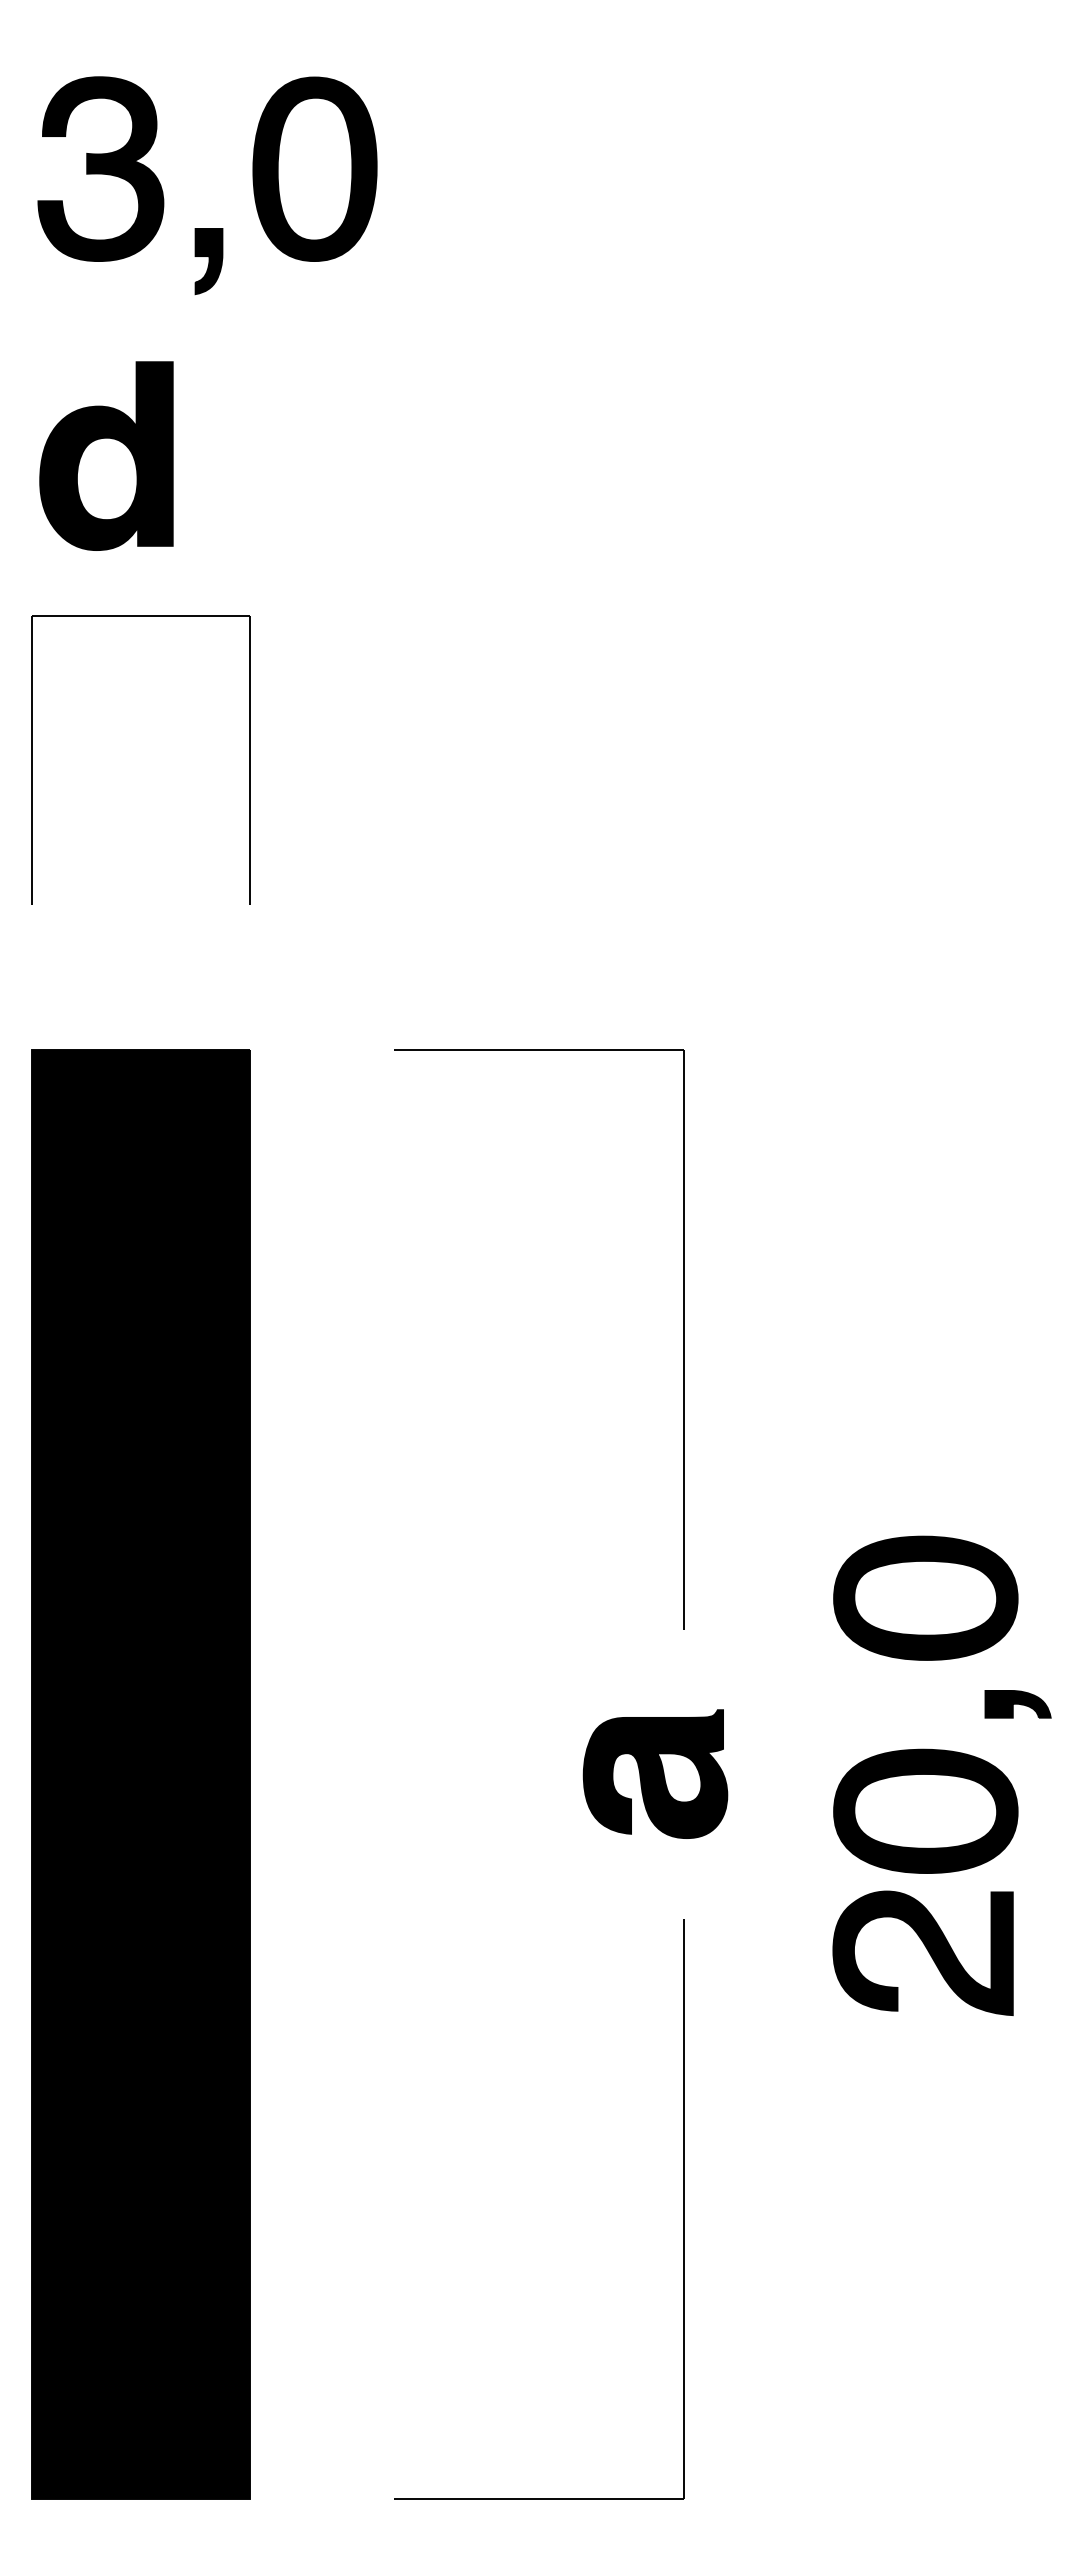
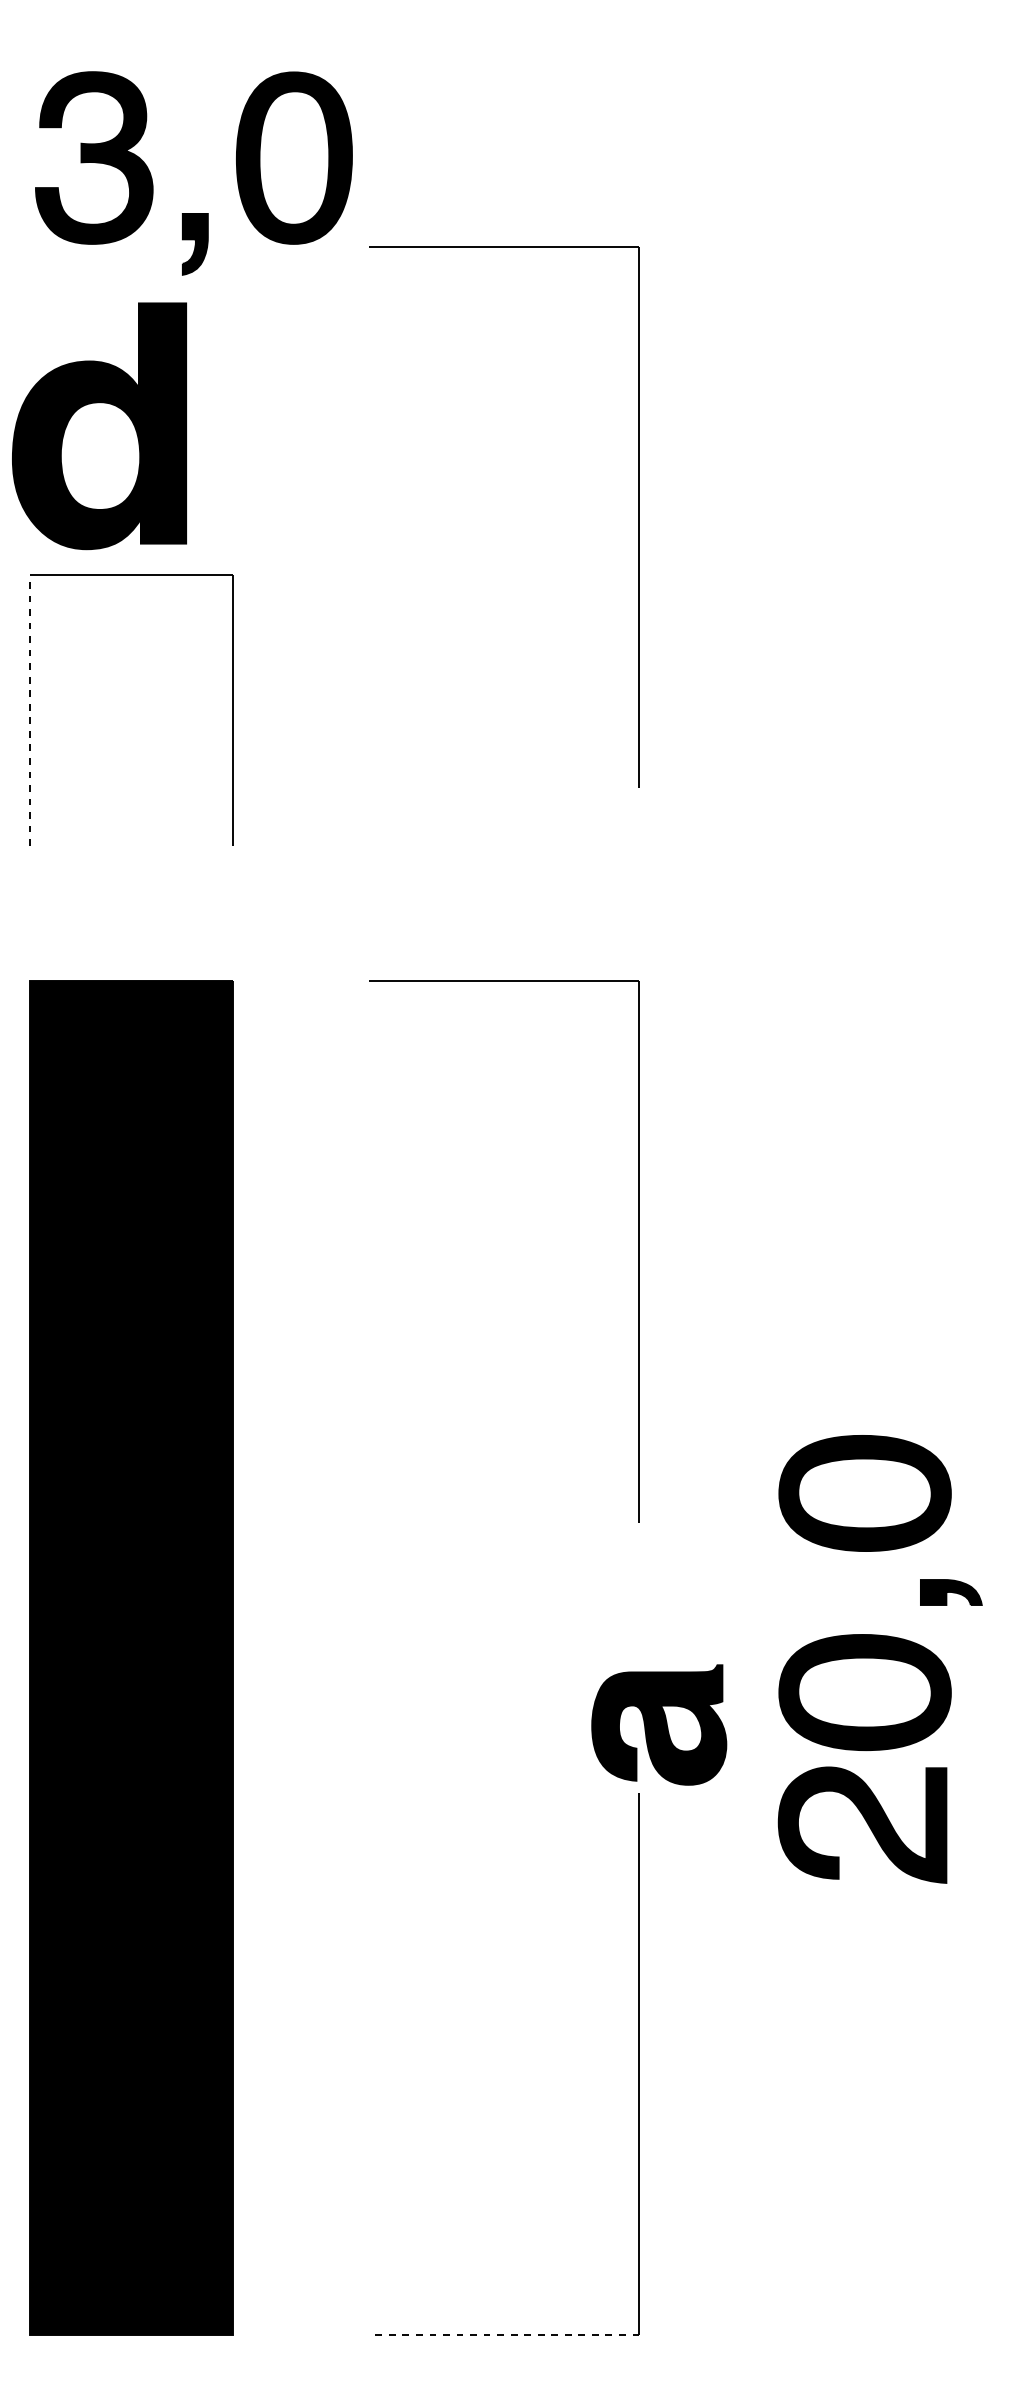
part: (106, 455) -> (99, 425), size x1.4
part: (683, 553) -> (638, 517), added
line: (32, 760) -> (30, 710), solid -> dashed
part: (655, 1773) -> (659, 1724), moved
line: (539, 2498) -> (504, 2334), solid -> dashed

